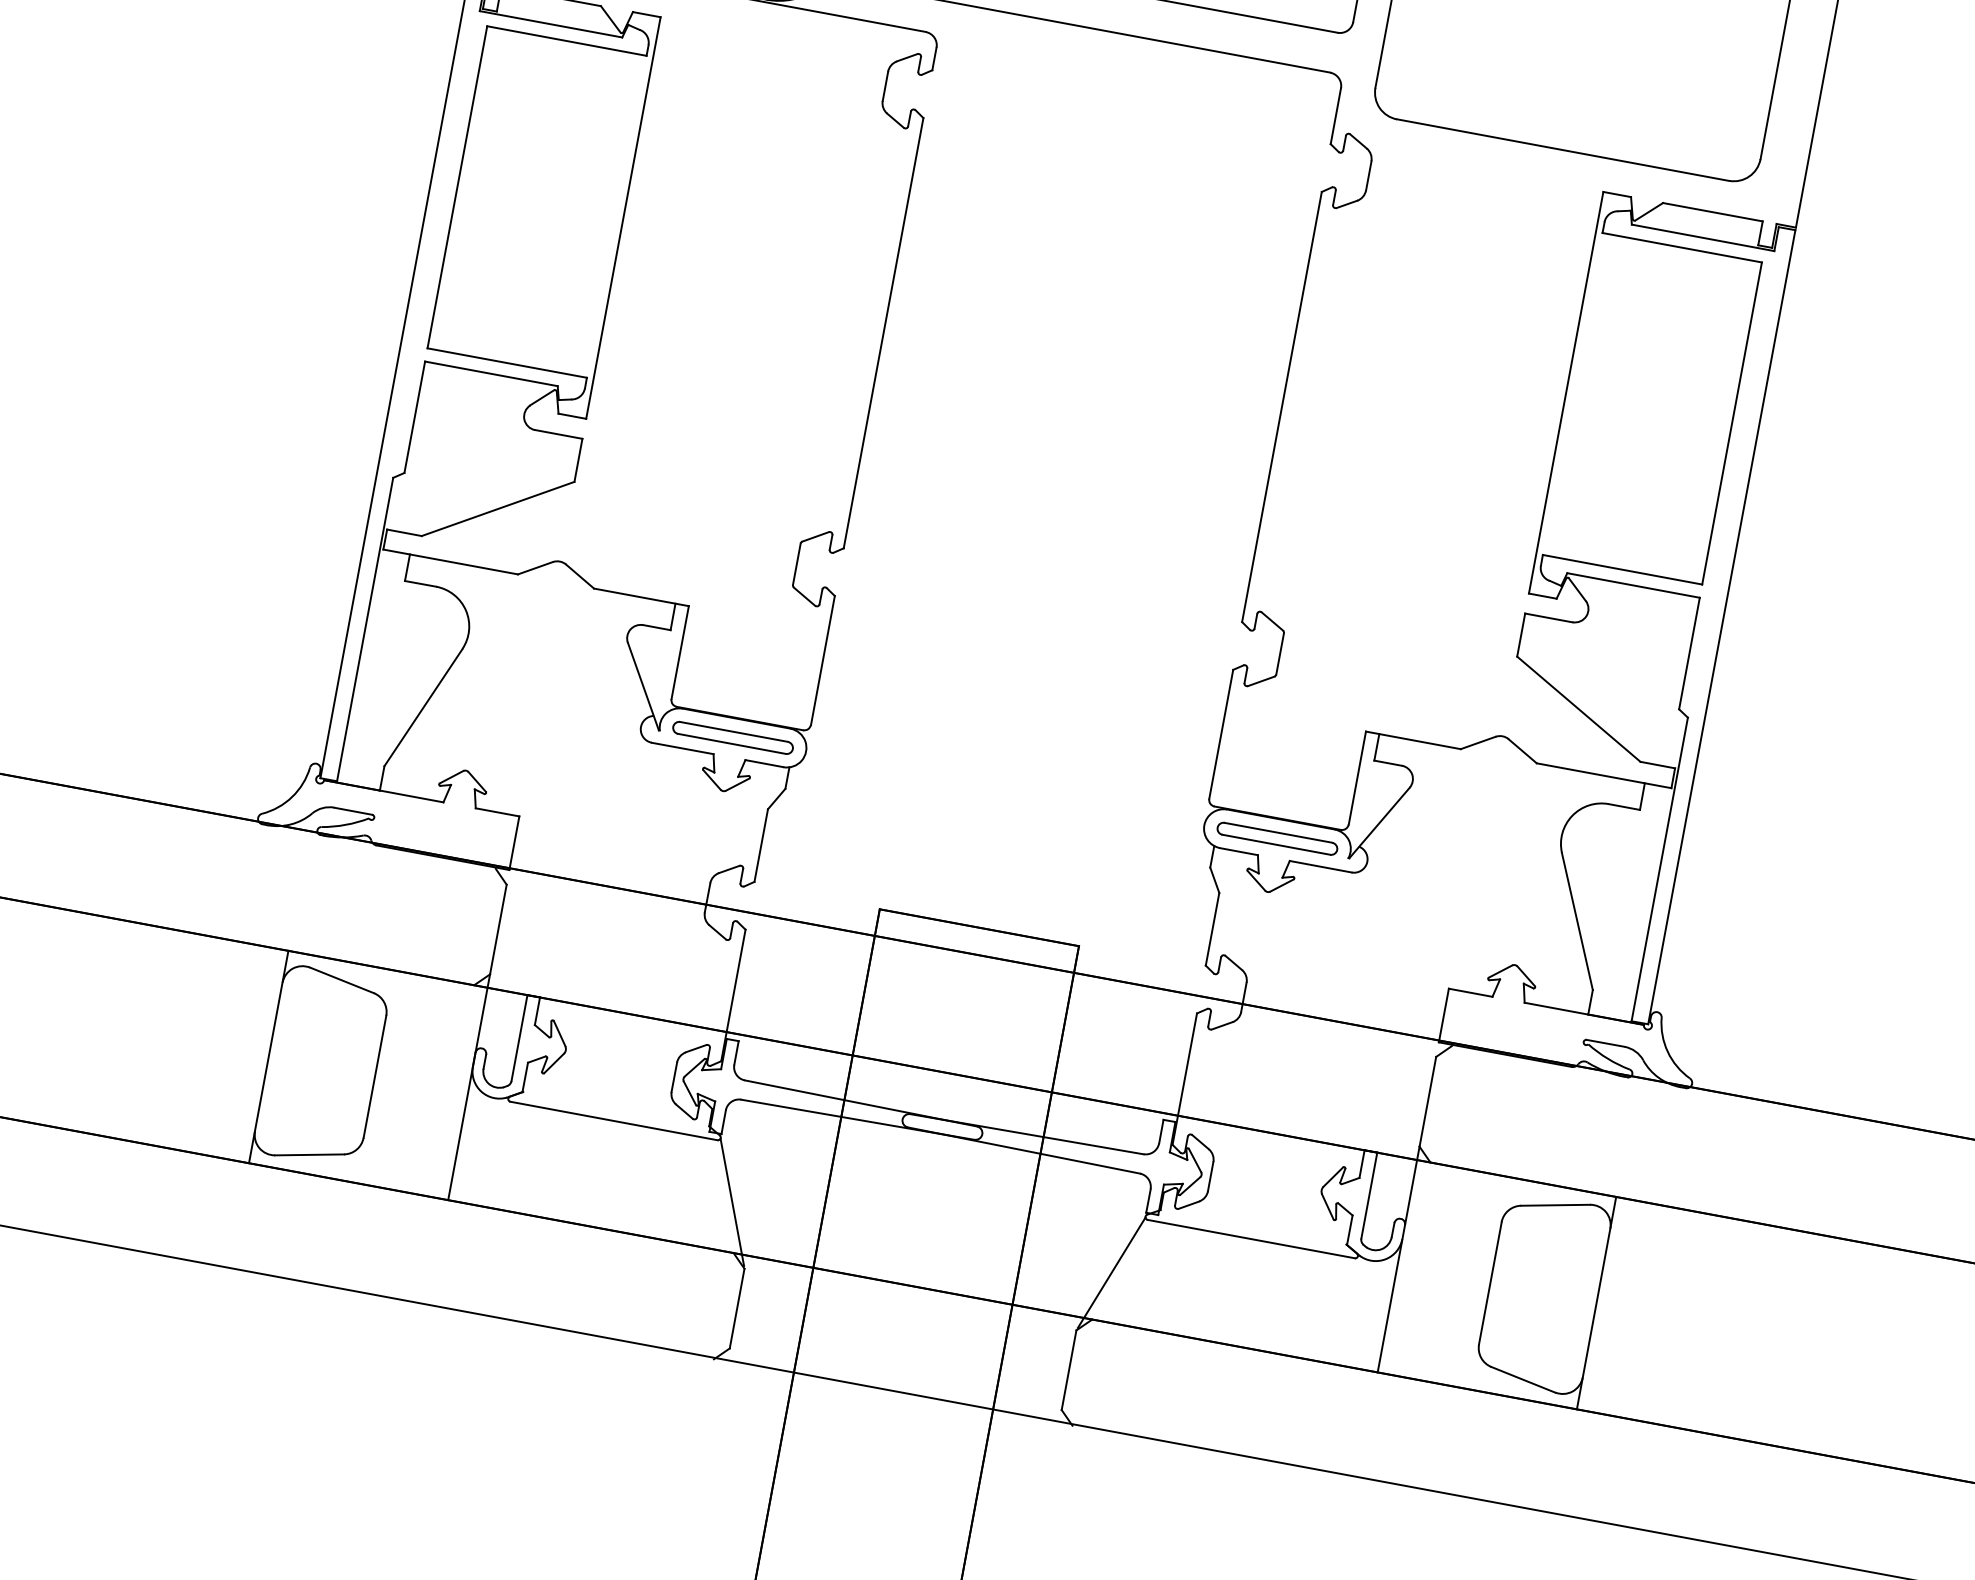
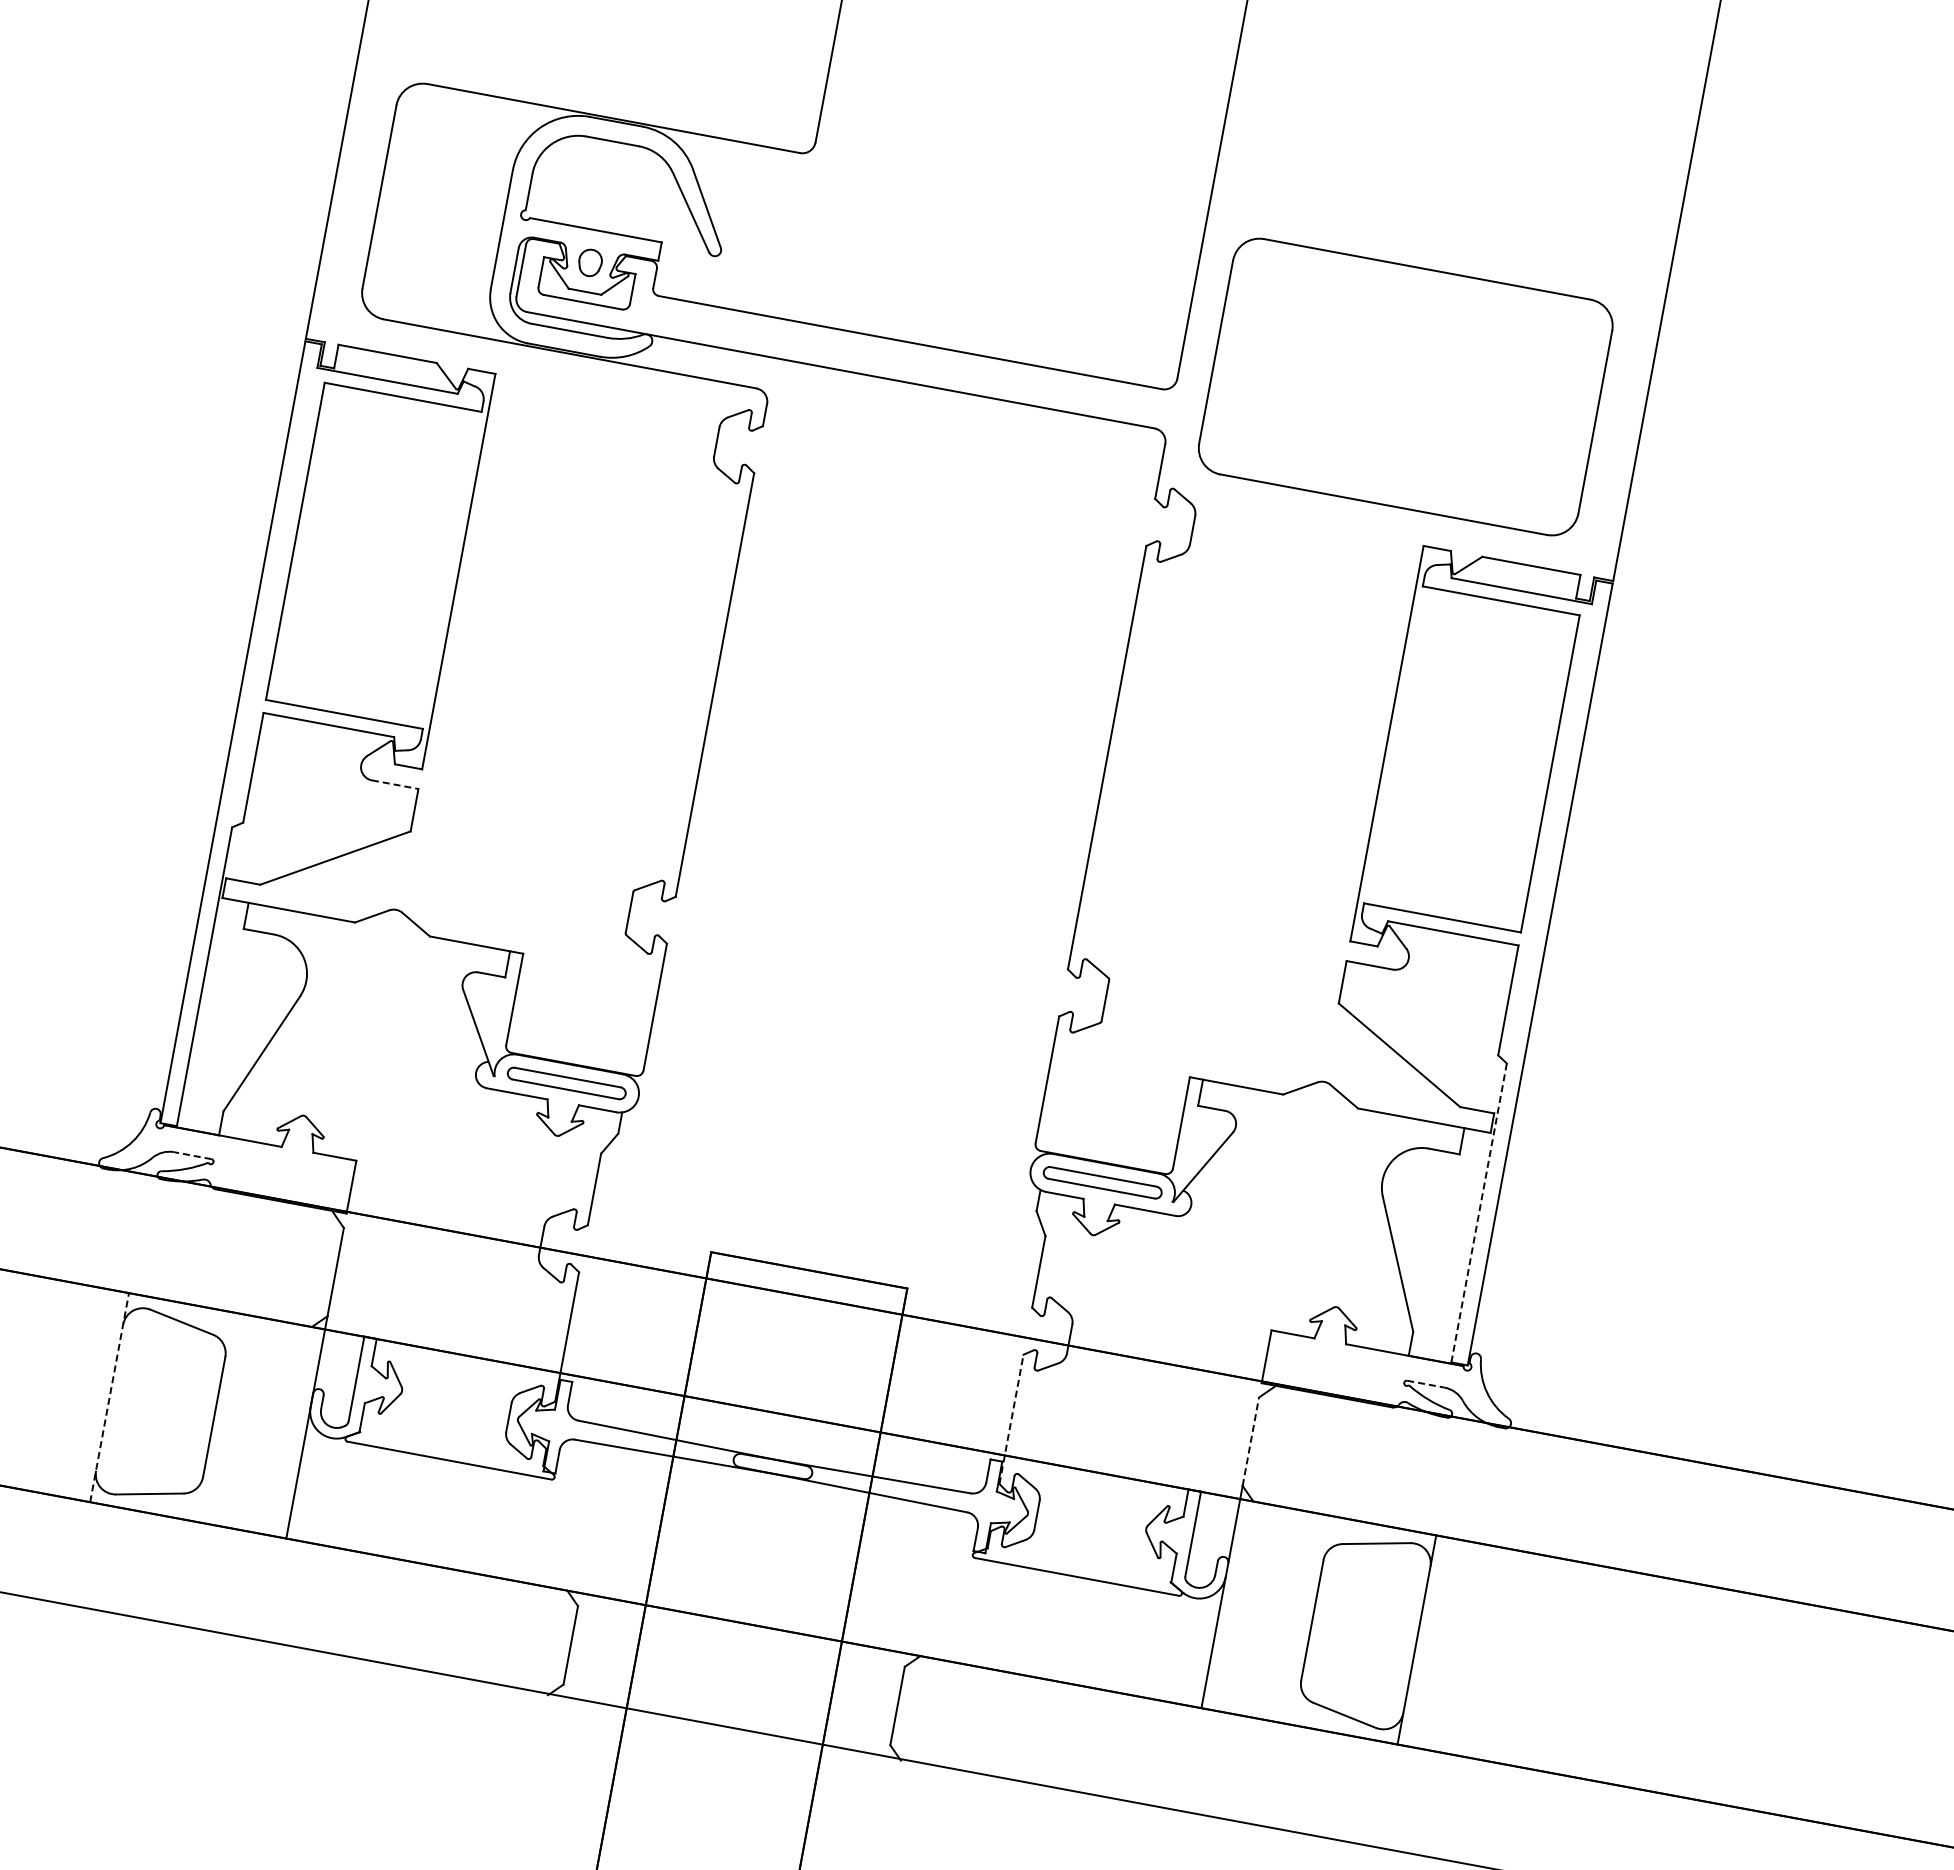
line: (559, 434) -> (395, 784), solid -> dashed
line: (352, 811) -> (192, 1155), solid -> dashed
line: (1660, 869) -> (1479, 1213), solid -> dashed
line: (1605, 1043) -> (1425, 1384), solid -> dashed
line: (268, 1056) -> (109, 1397), solid -> dashed
line: (1184, 1079) -> (1011, 1419), solid -> dashed
line: (1427, 1101) -> (1250, 1441), solid -> dashed
line: (731, 1202) -> (565, 1540), removed
line: (1111, 1272) -> (939, 1609), removed

